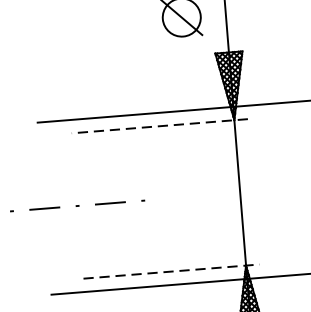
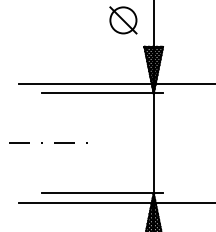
line: (159, 126) -> (102, 93), dashed -> solid
line: (171, 271) -> (102, 193), dashed -> solid

